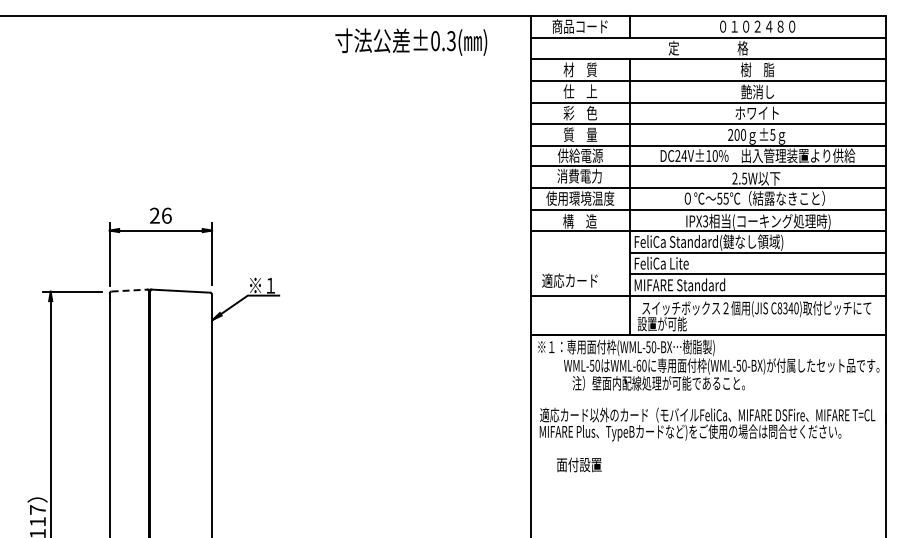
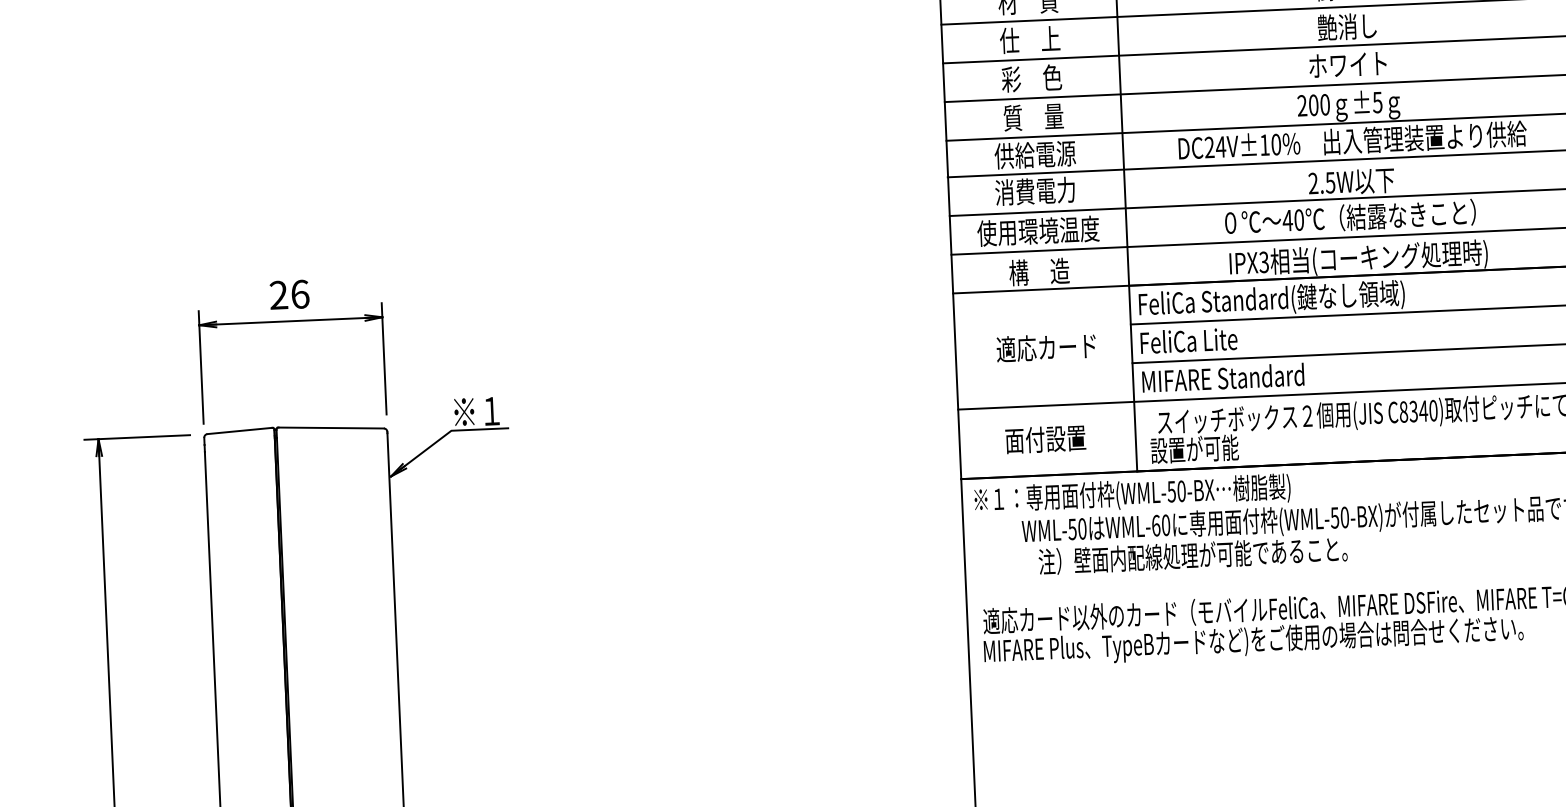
text: (722, 198) -> (1292, 220), 55 -> 40
text: (569, 280) -> (1045, 347), moved
line: (130, 290) -> (241, 430), dashed -> solid
text: (579, 464) -> (1045, 438), moved

